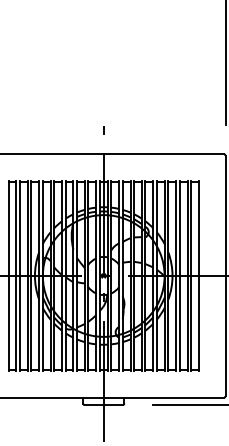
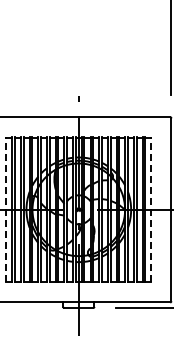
line: (8, 275) -> (6, 209), solid -> dashed
line: (199, 275) -> (151, 209), solid -> dashed

